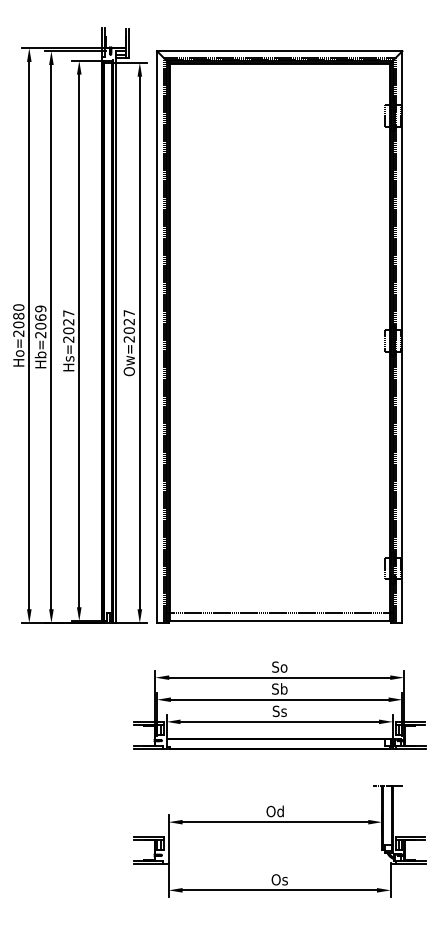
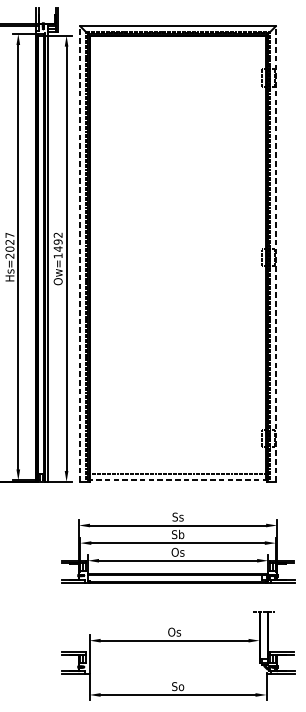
text: (128, 326) -> (57, 245), Ow=2027 -> Ow=1492
line: (157, 337) -> (80, 254), solid -> dashed
line: (402, 337) -> (275, 254), solid -> dashed
line: (279, 621) -> (177, 480), solid -> dashed
text: (279, 666) -> (177, 516), So -> Ss
text: (279, 711) -> (177, 552), Ss -> Os
text: (274, 811) -> (173, 632), Od -> Os
text: (279, 879) -> (177, 686), Os -> So

